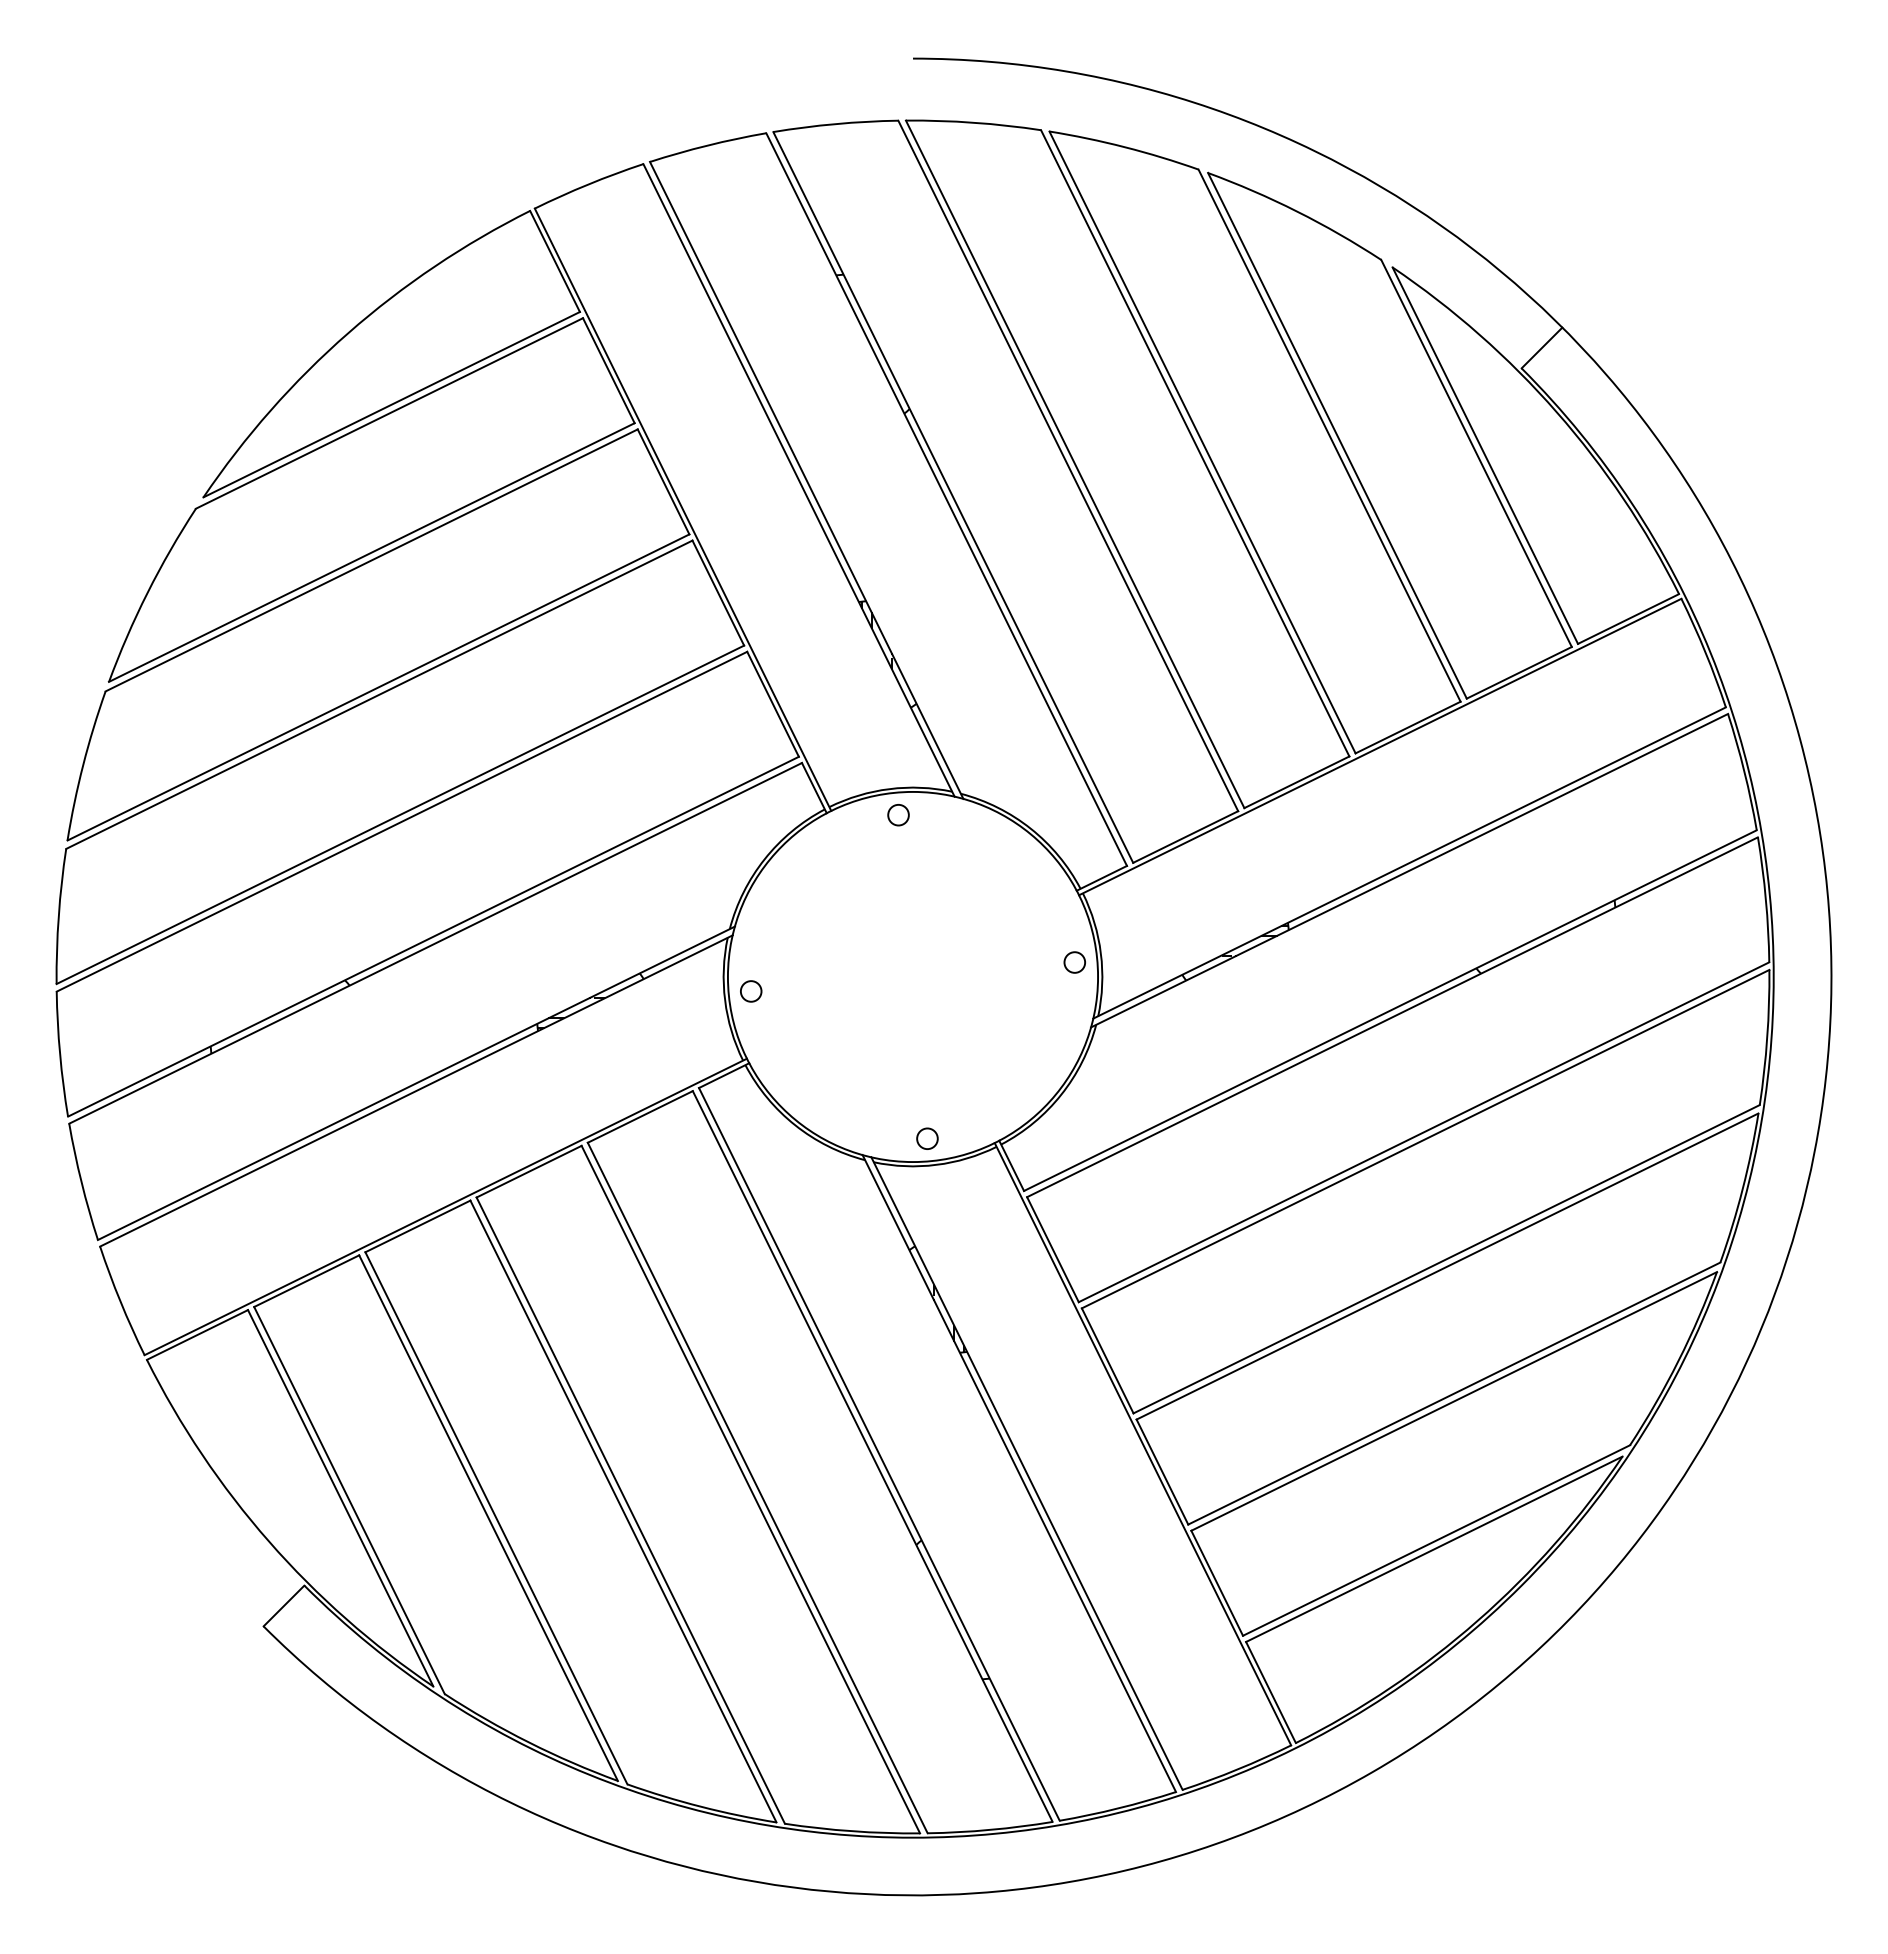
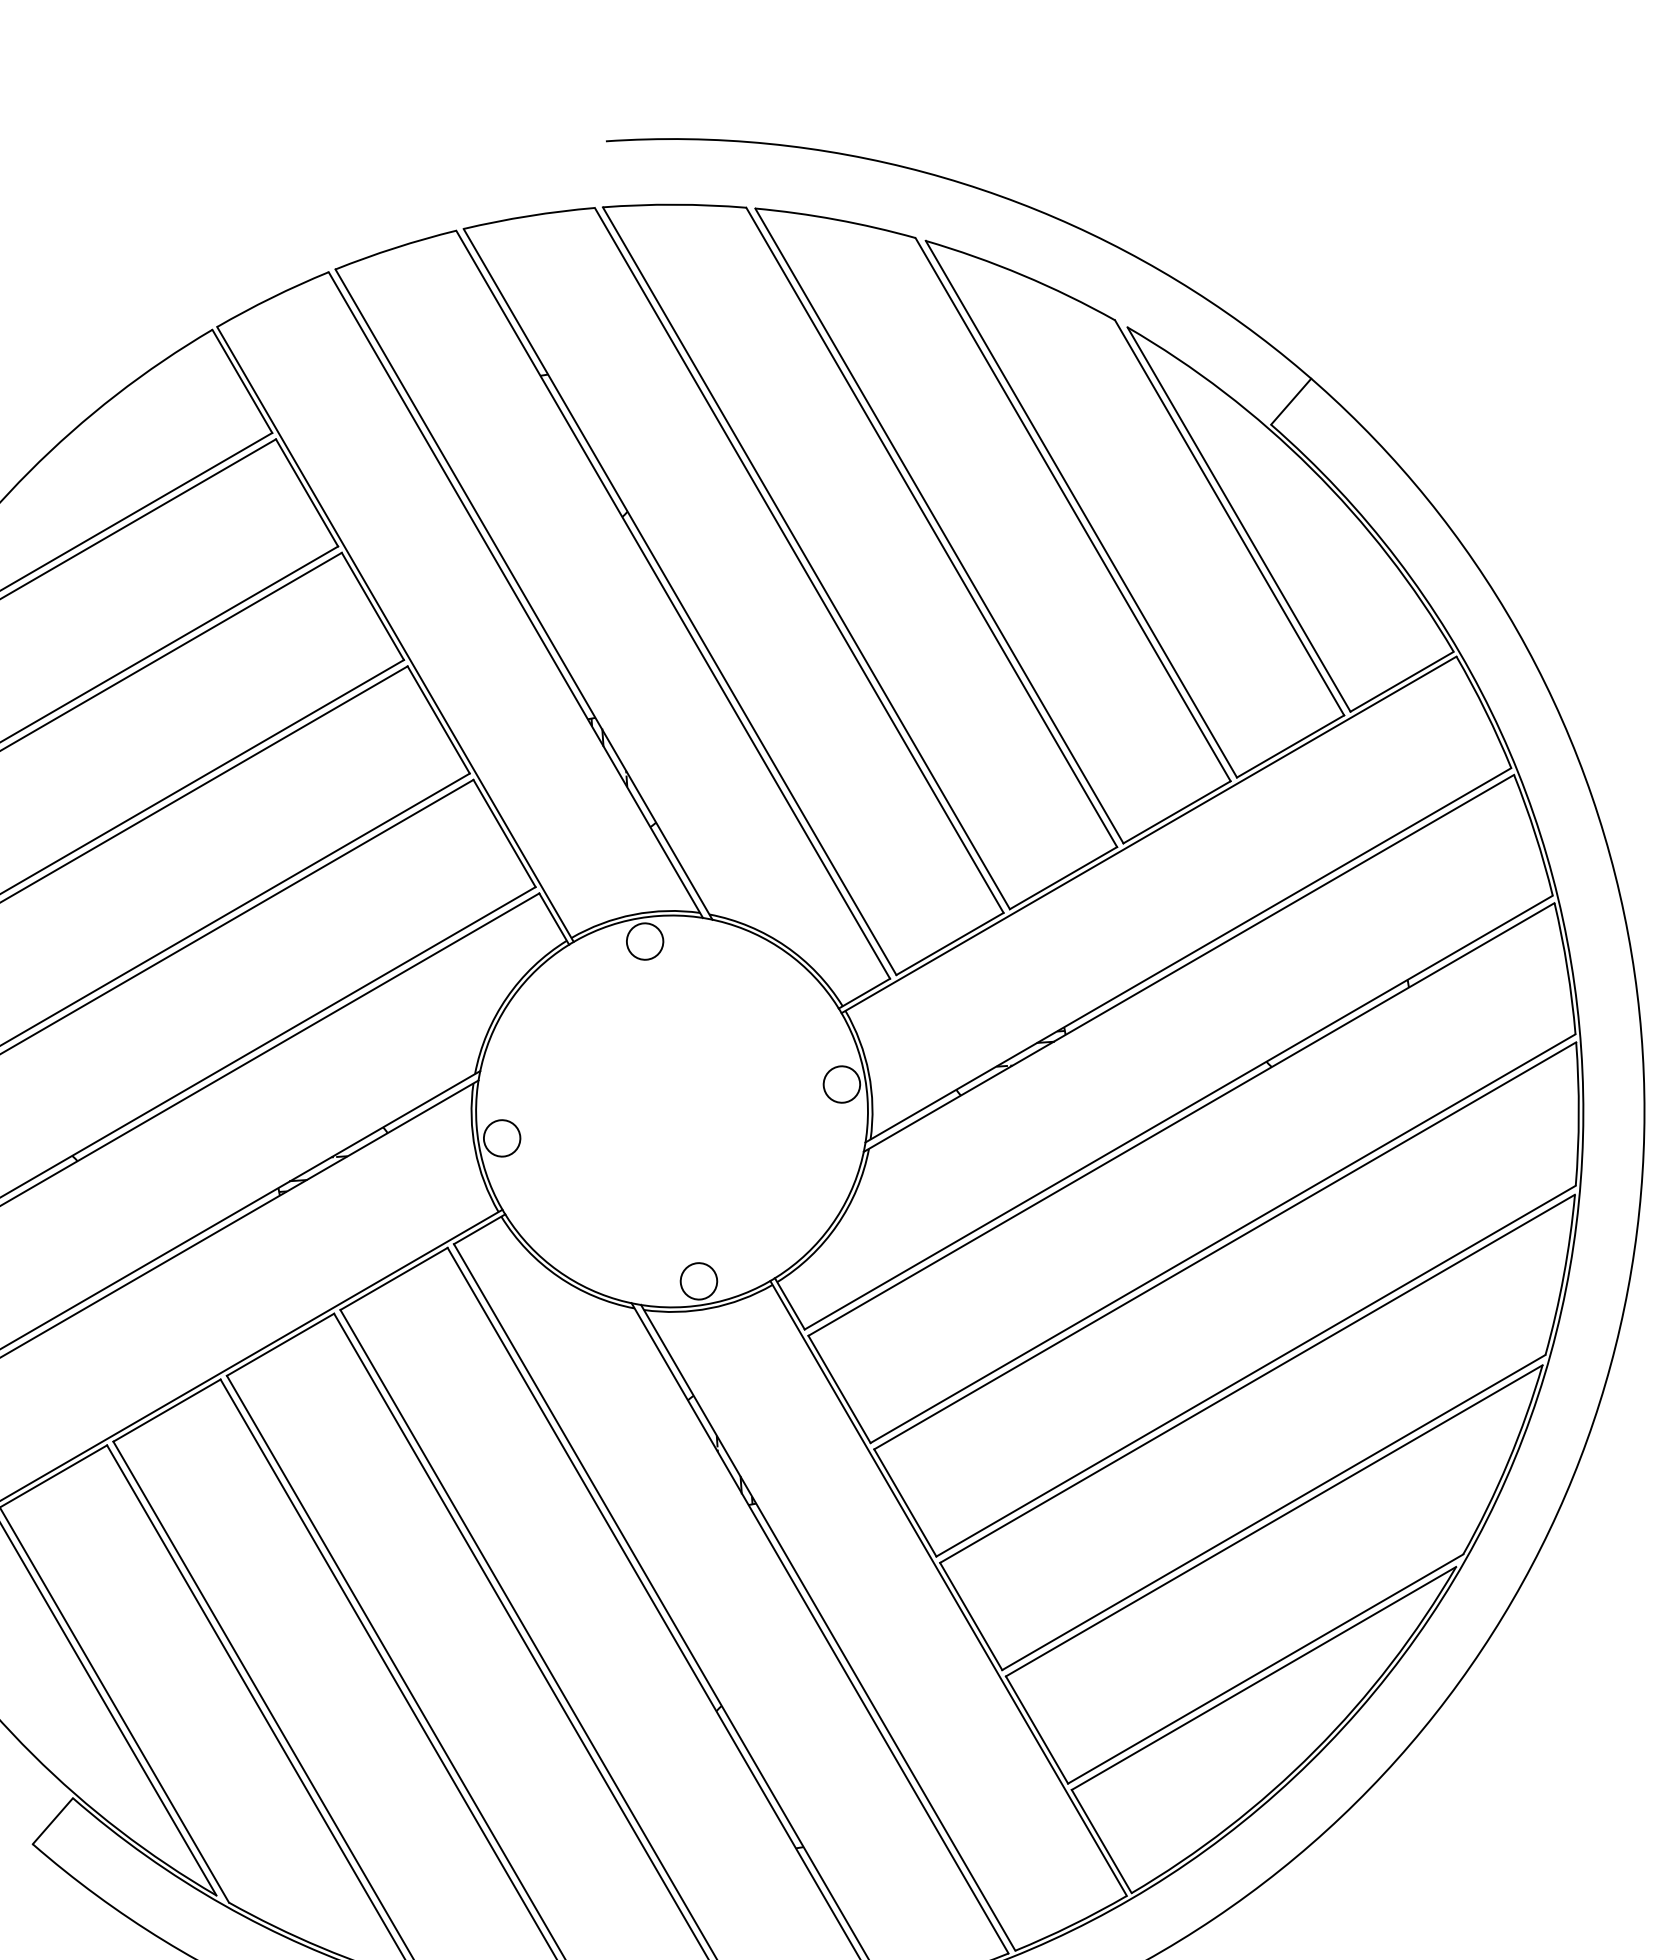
circle: (898, 814) -> (645, 940), size x1.67
circle: (1074, 962) -> (841, 1084), size x1.67
circle: (750, 991) -> (501, 1138), size x1.67
circle: (927, 1138) -> (698, 1281), size x1.67

